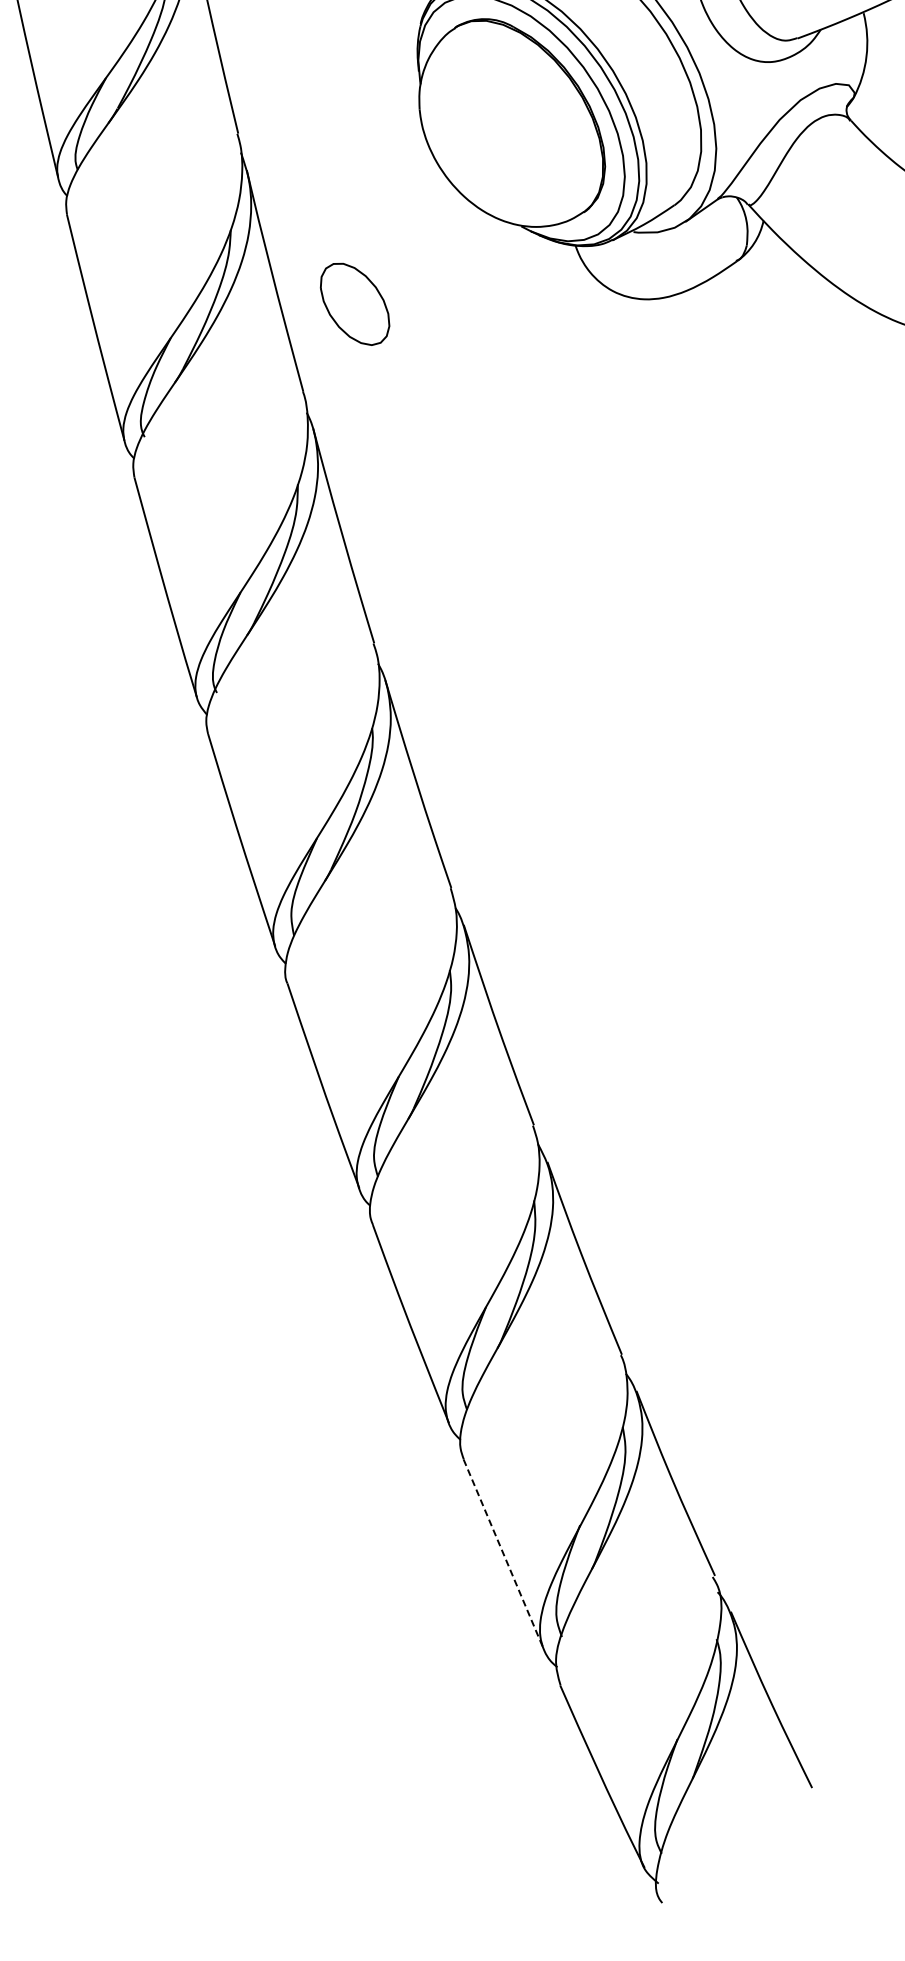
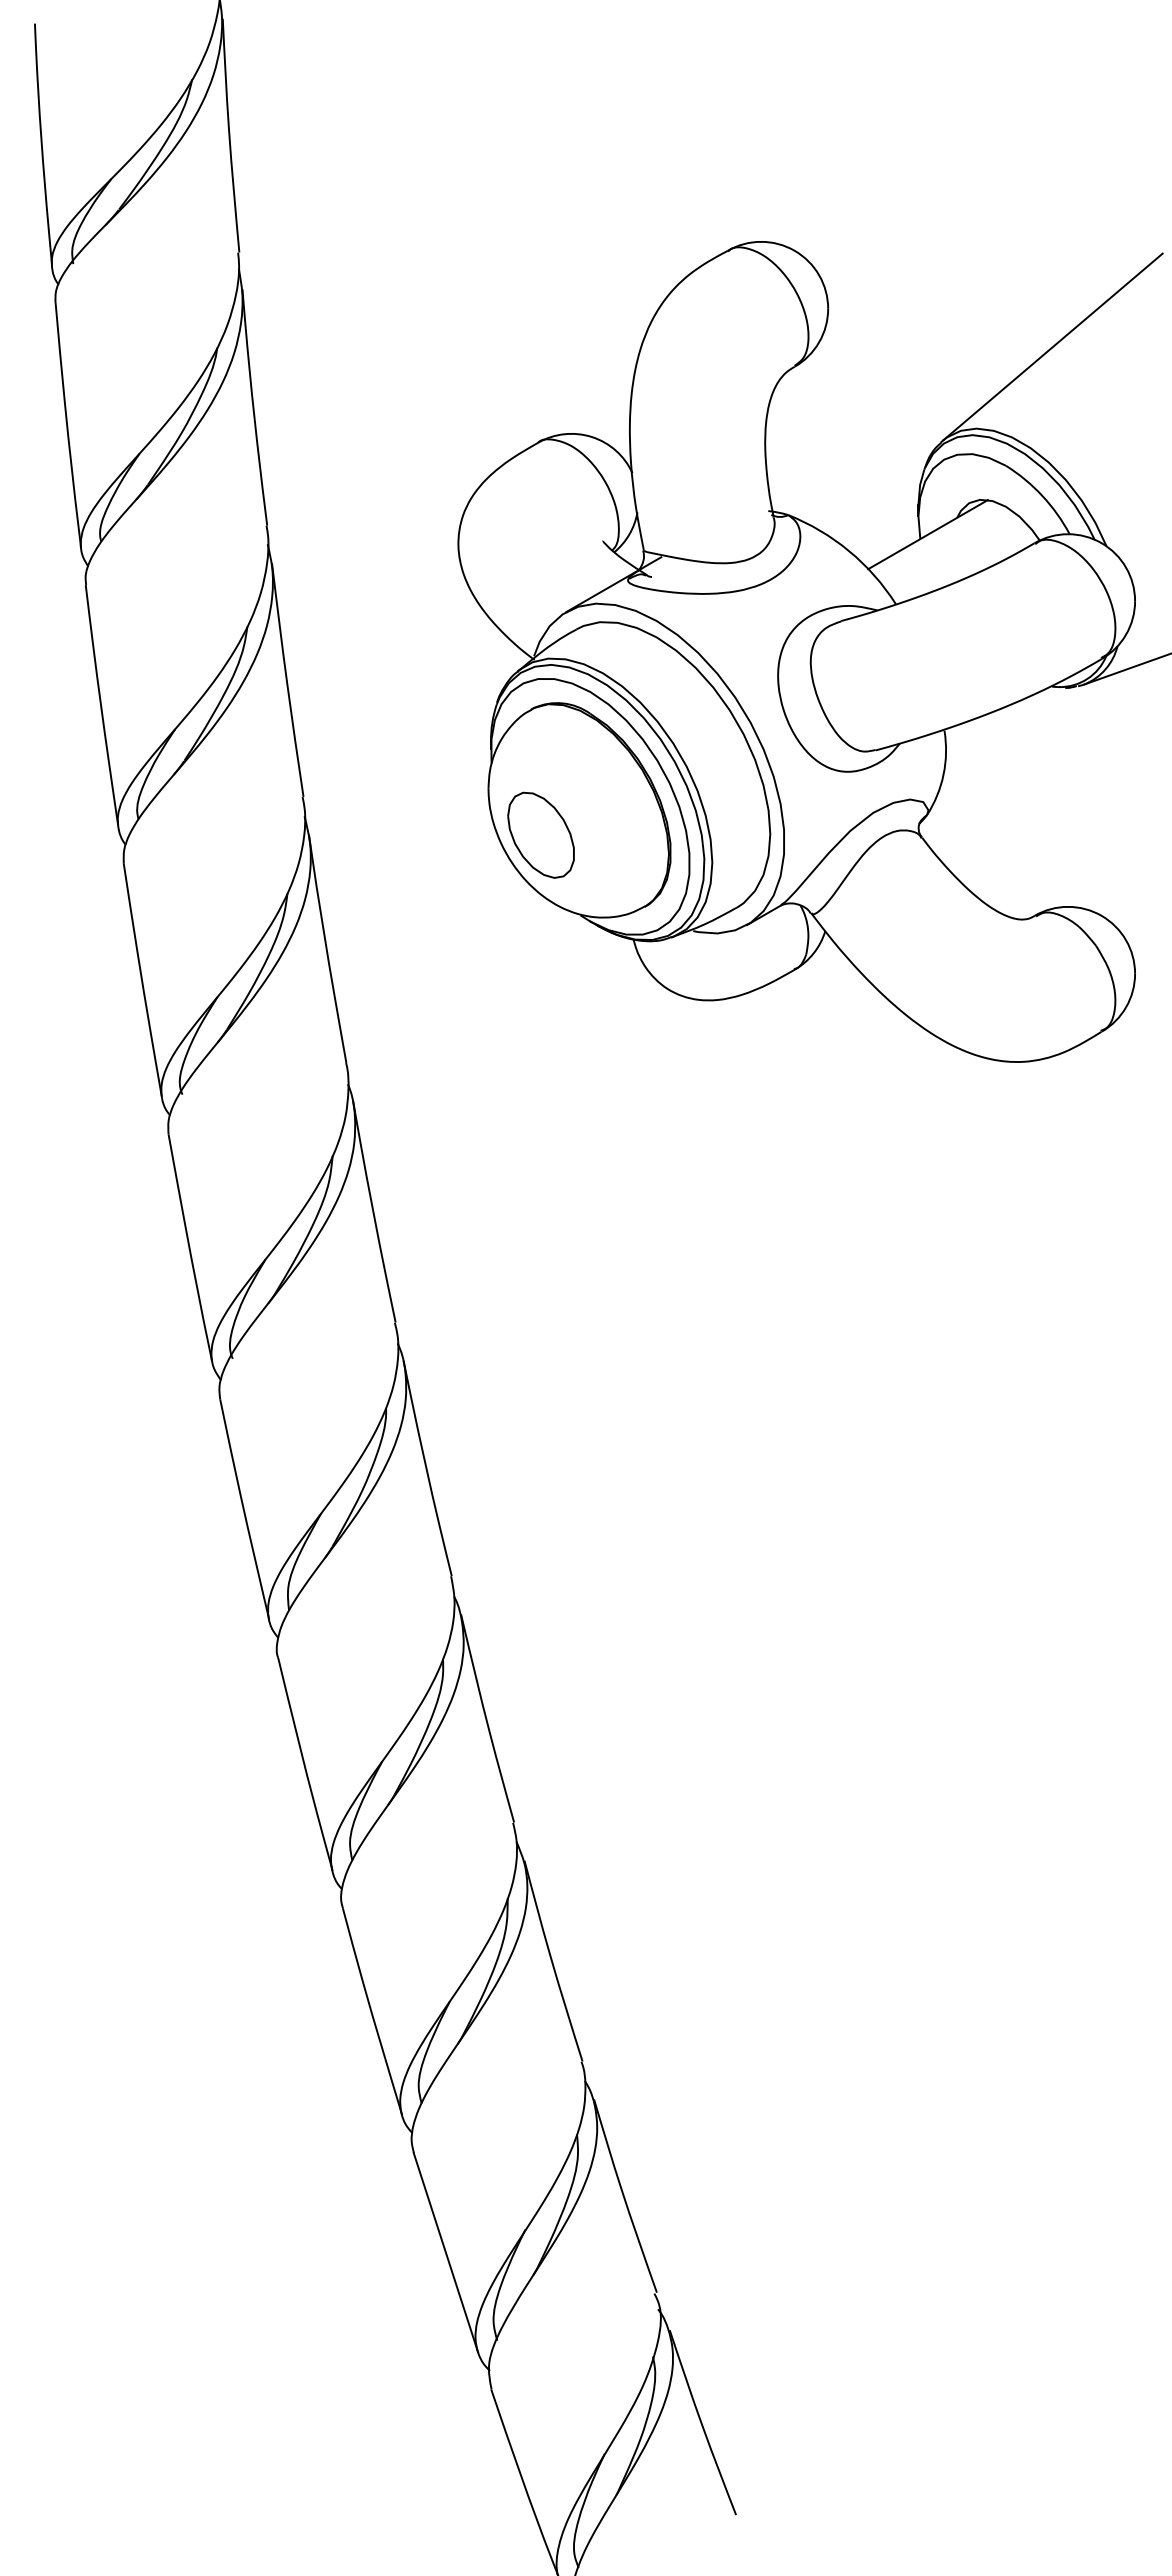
part: (354, 303) -> (540, 834), moved
line: (503, 1554) -> (445, 2252), dashed -> solid

